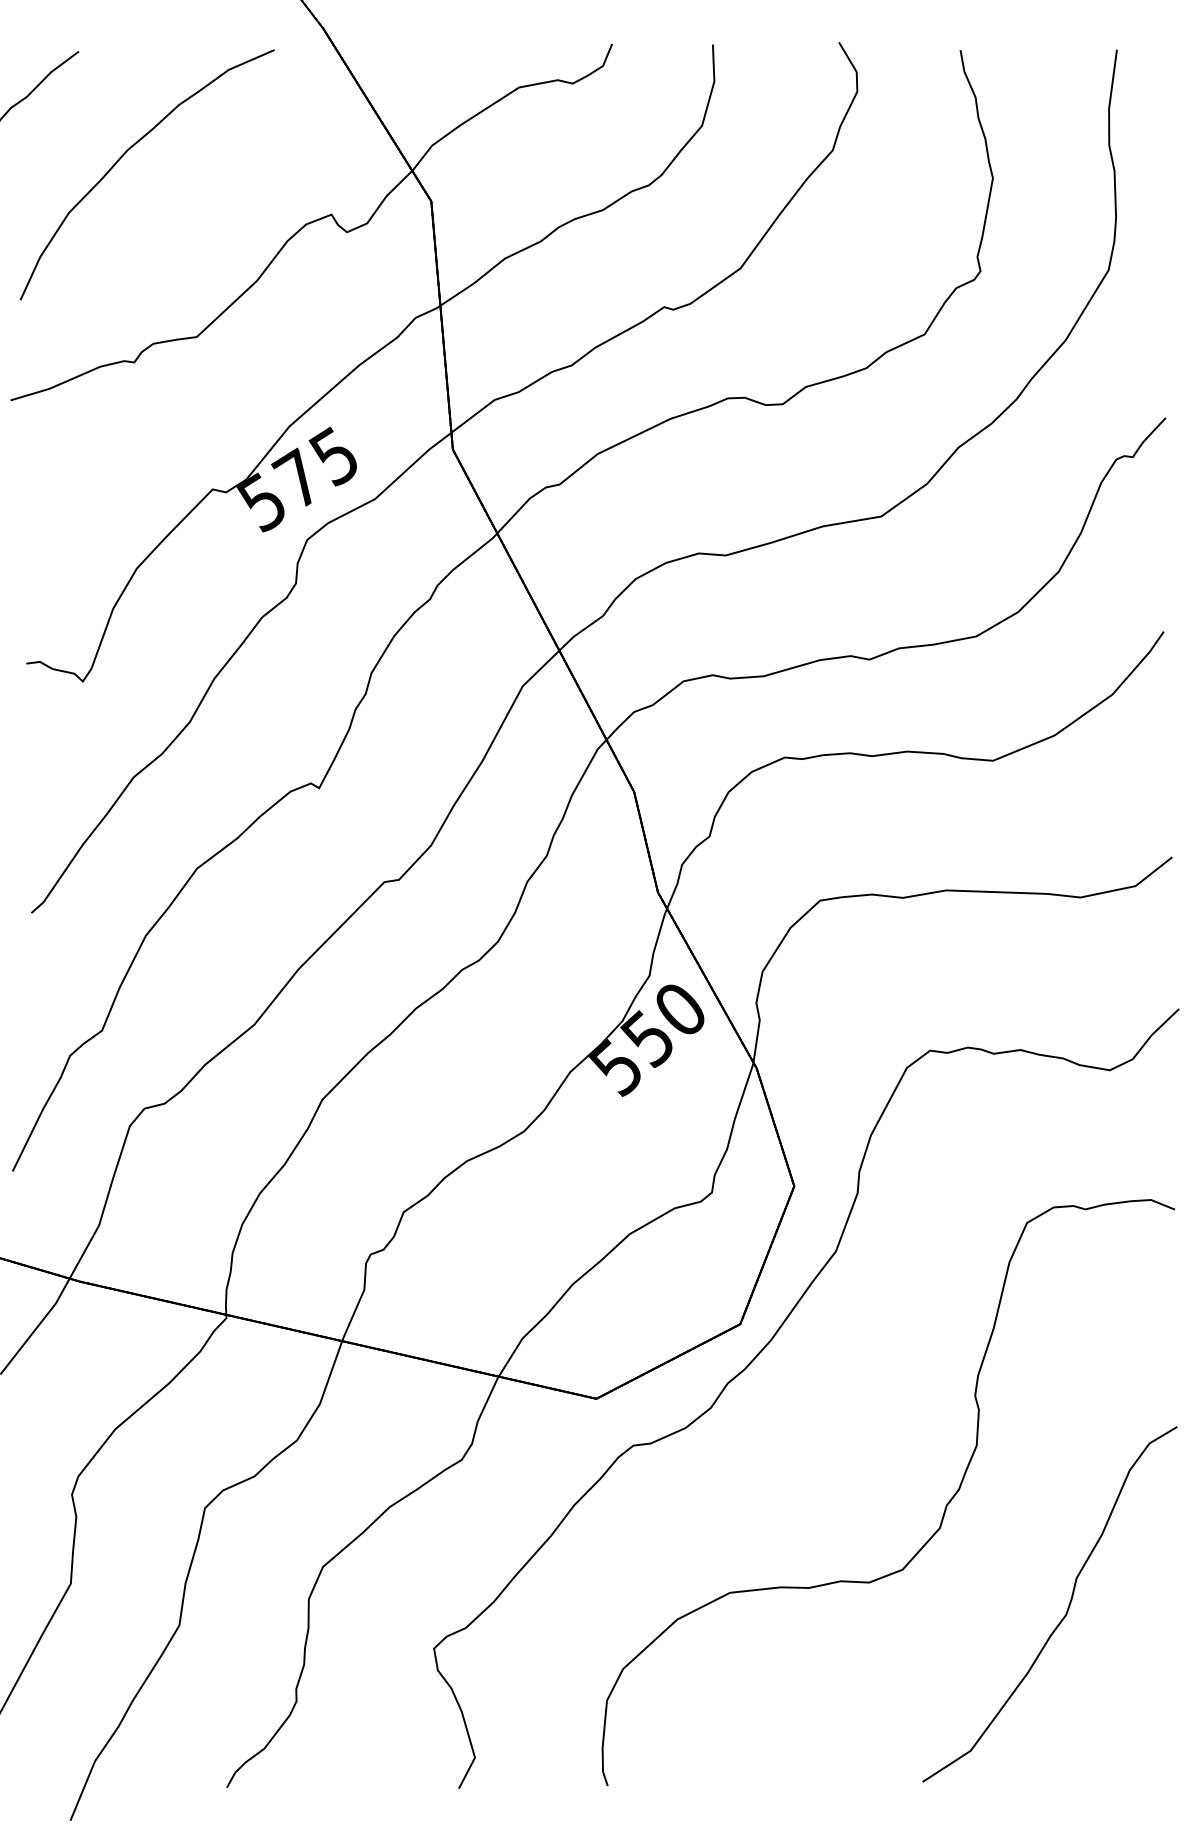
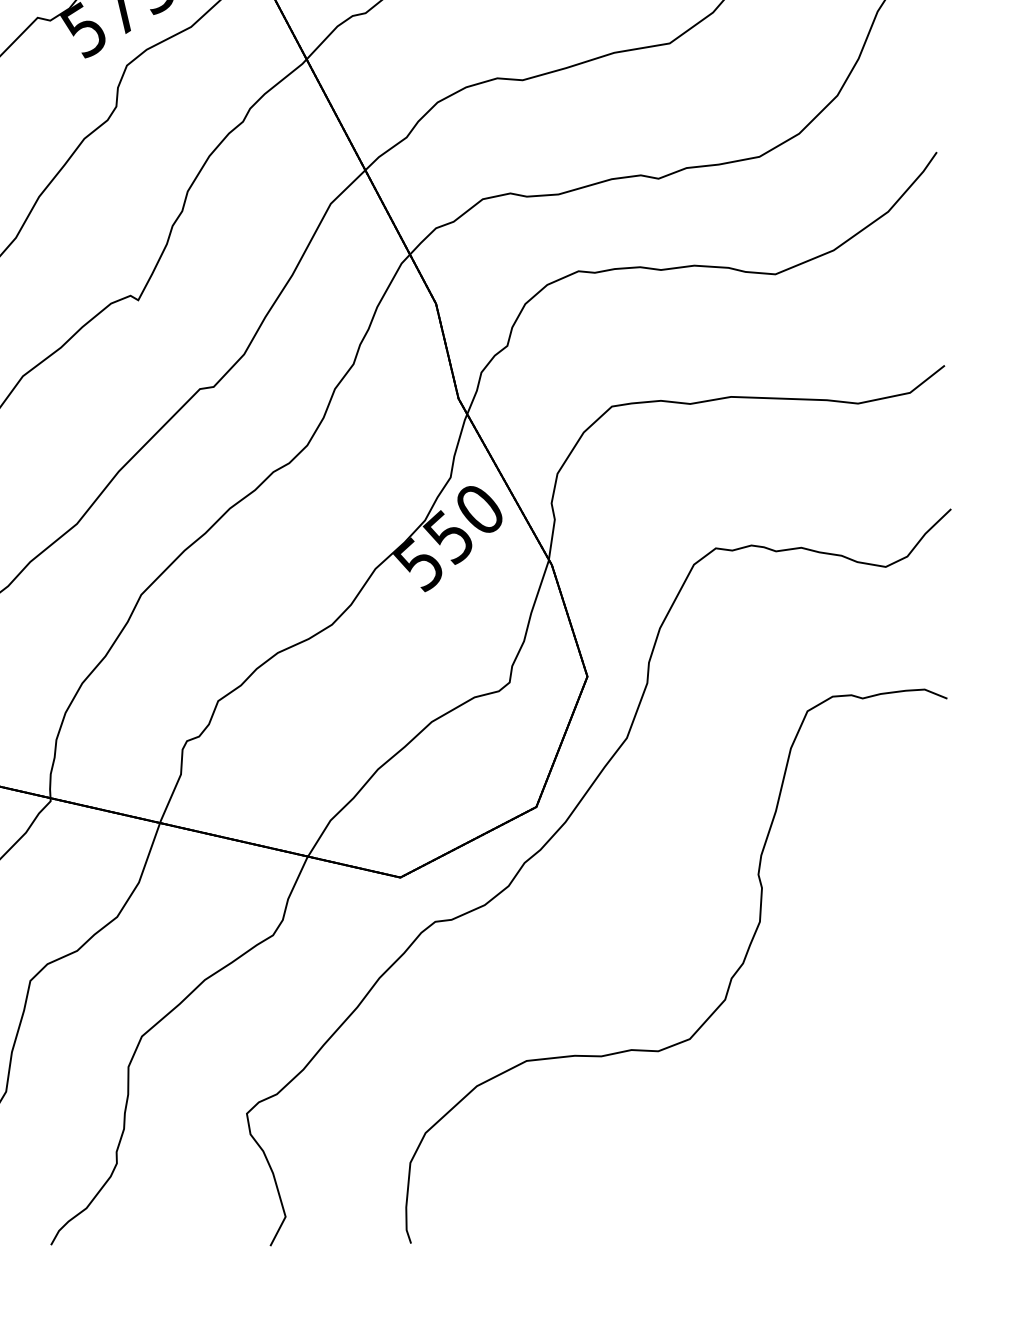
part: (1066, 1610) -> (844, 1077), removed

